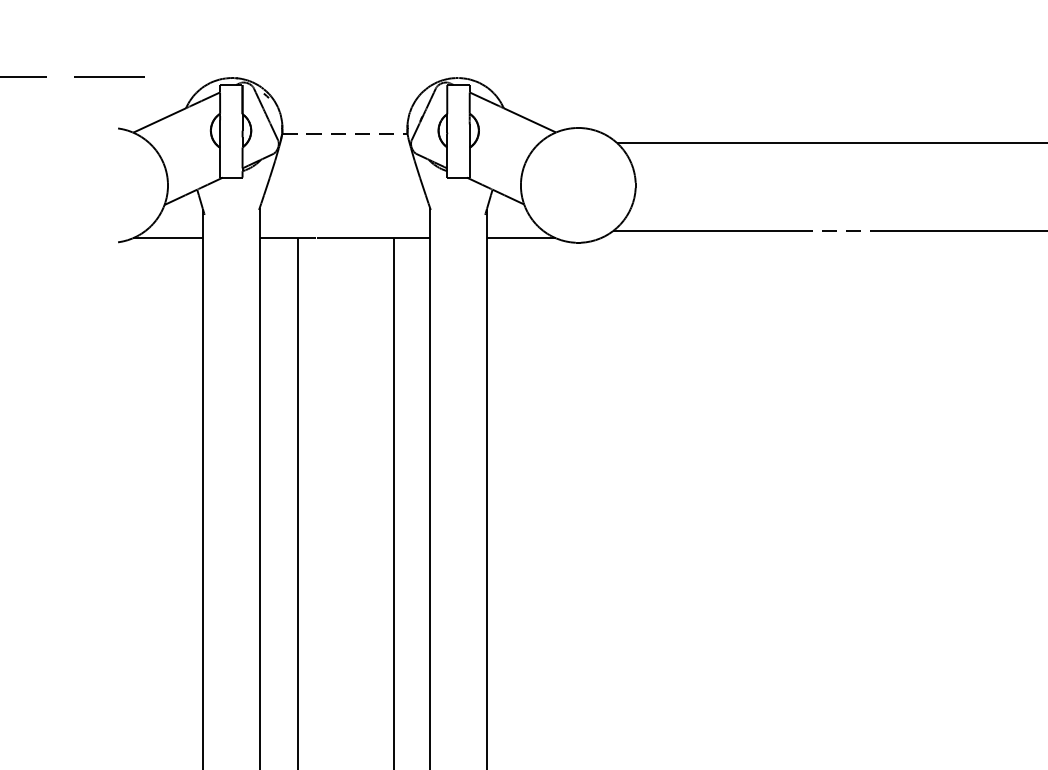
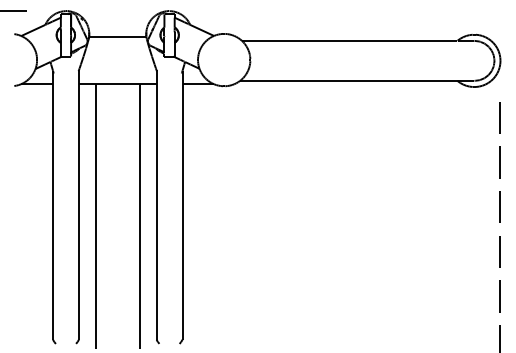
line: (344, 133) -> (117, 36), dashed -> solid
line: (842, 230) -> (344, 80), dashed -> solid

